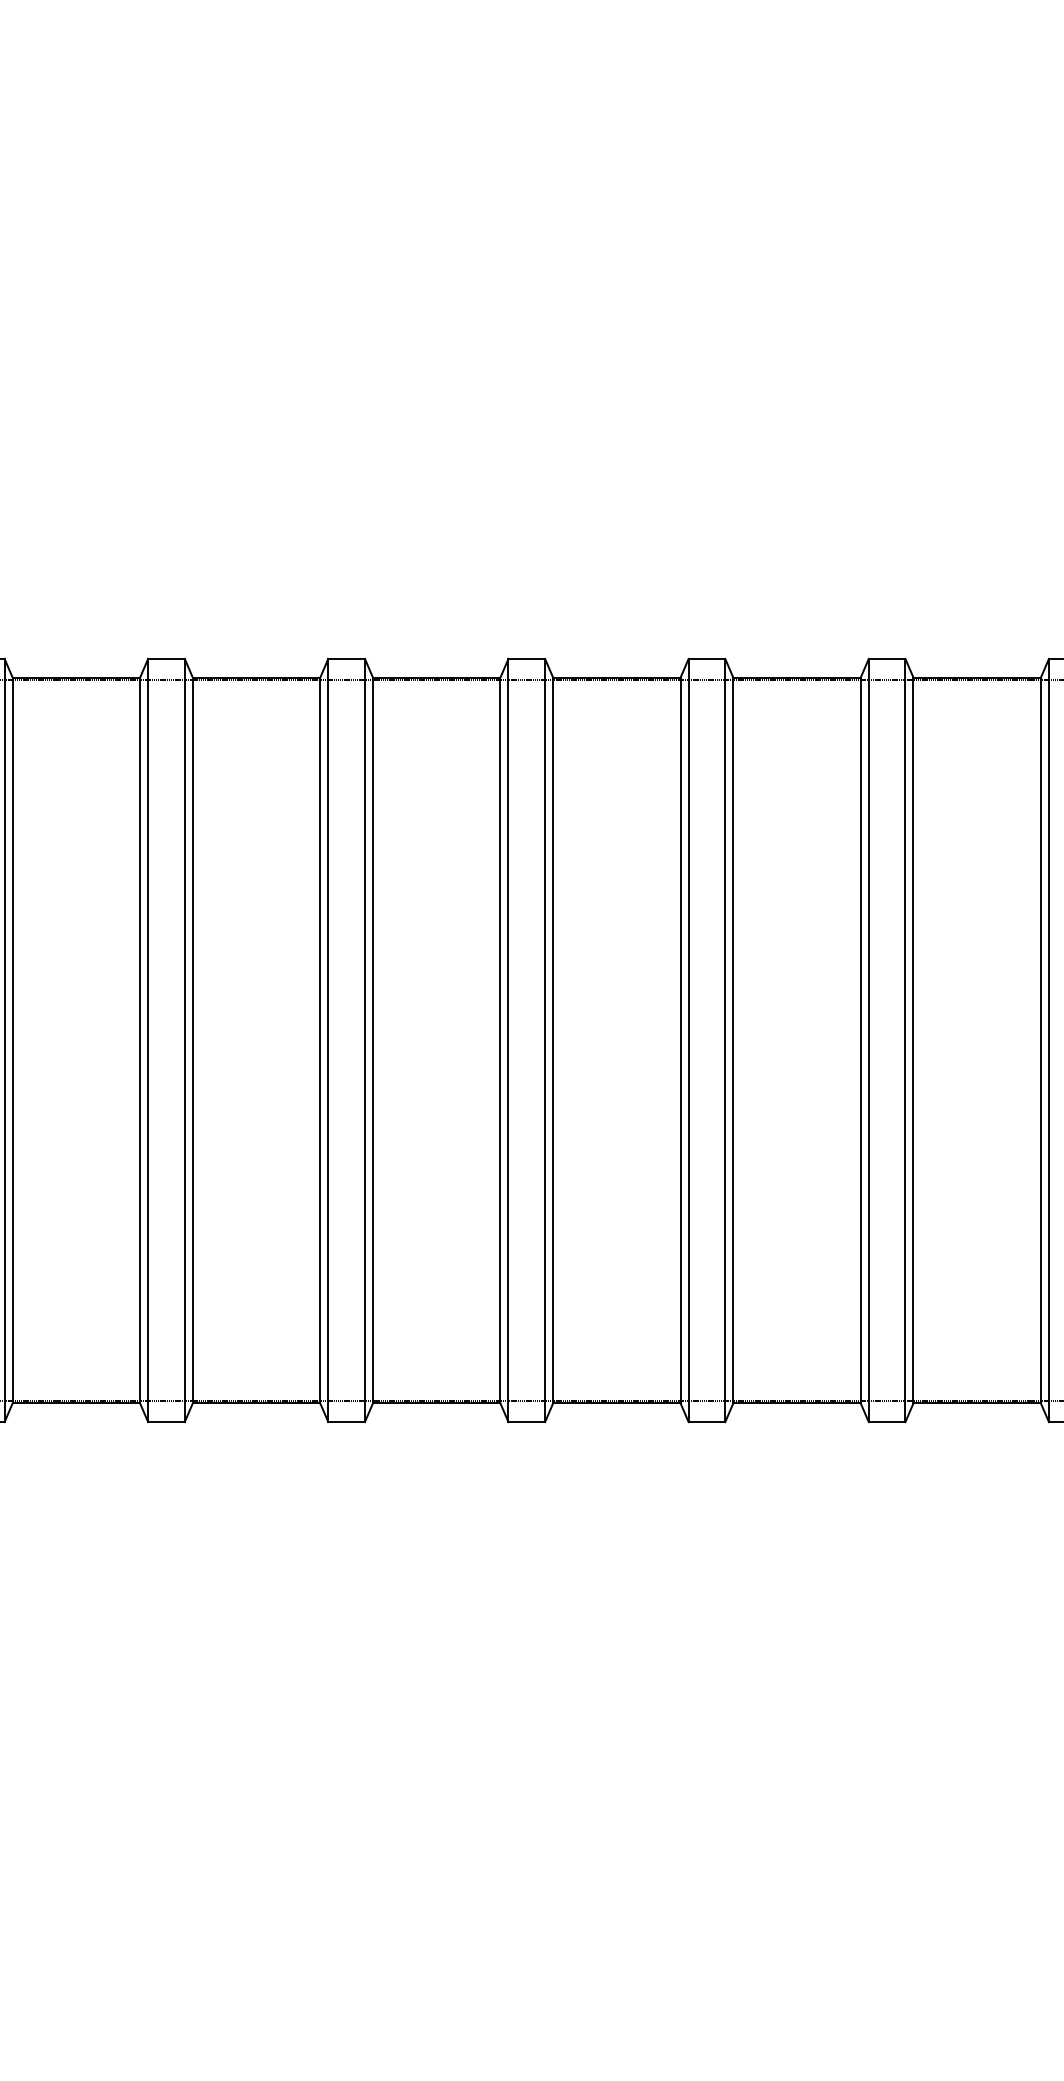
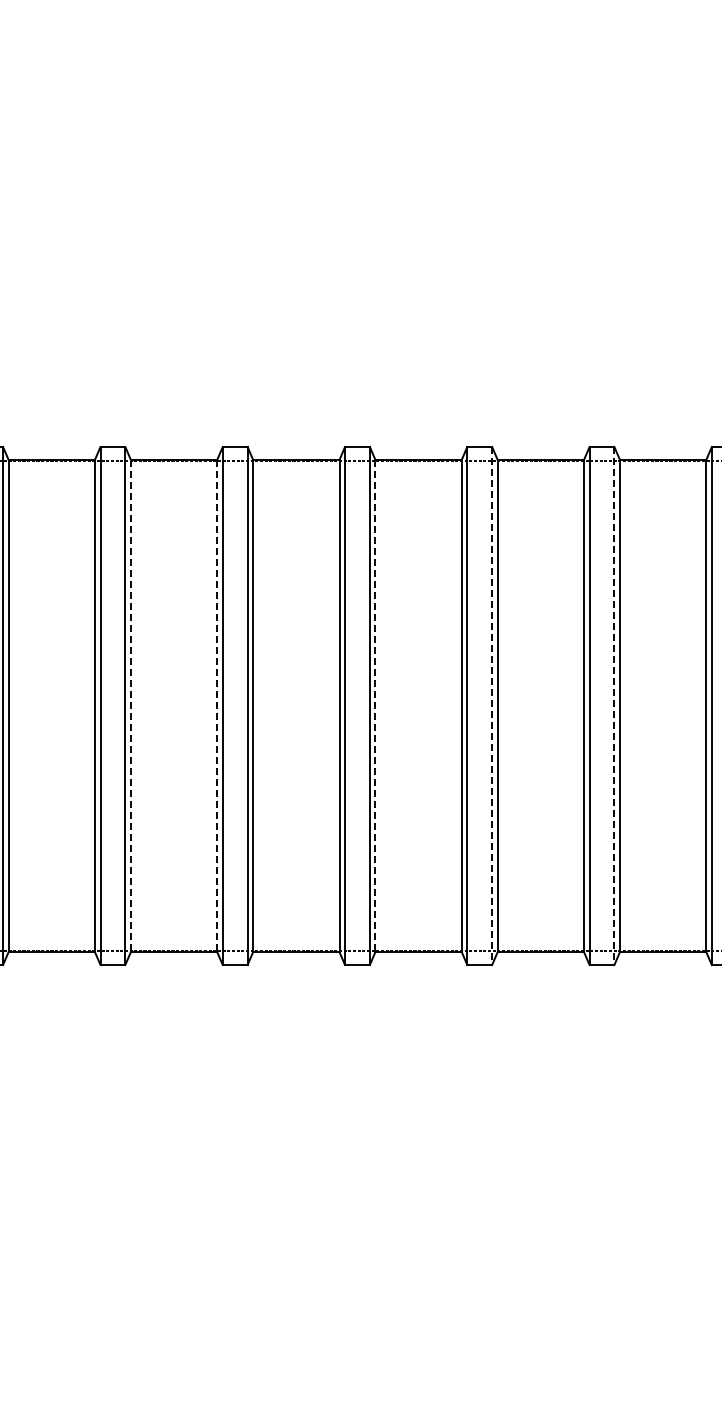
line: (192, 1041) -> (130, 706), solid -> dashed
line: (320, 1041) -> (217, 706), solid -> dashed
line: (553, 1041) -> (375, 706), solid -> dashed
line: (725, 1041) -> (492, 706), solid -> dashed
line: (905, 1041) -> (614, 706), solid -> dashed

